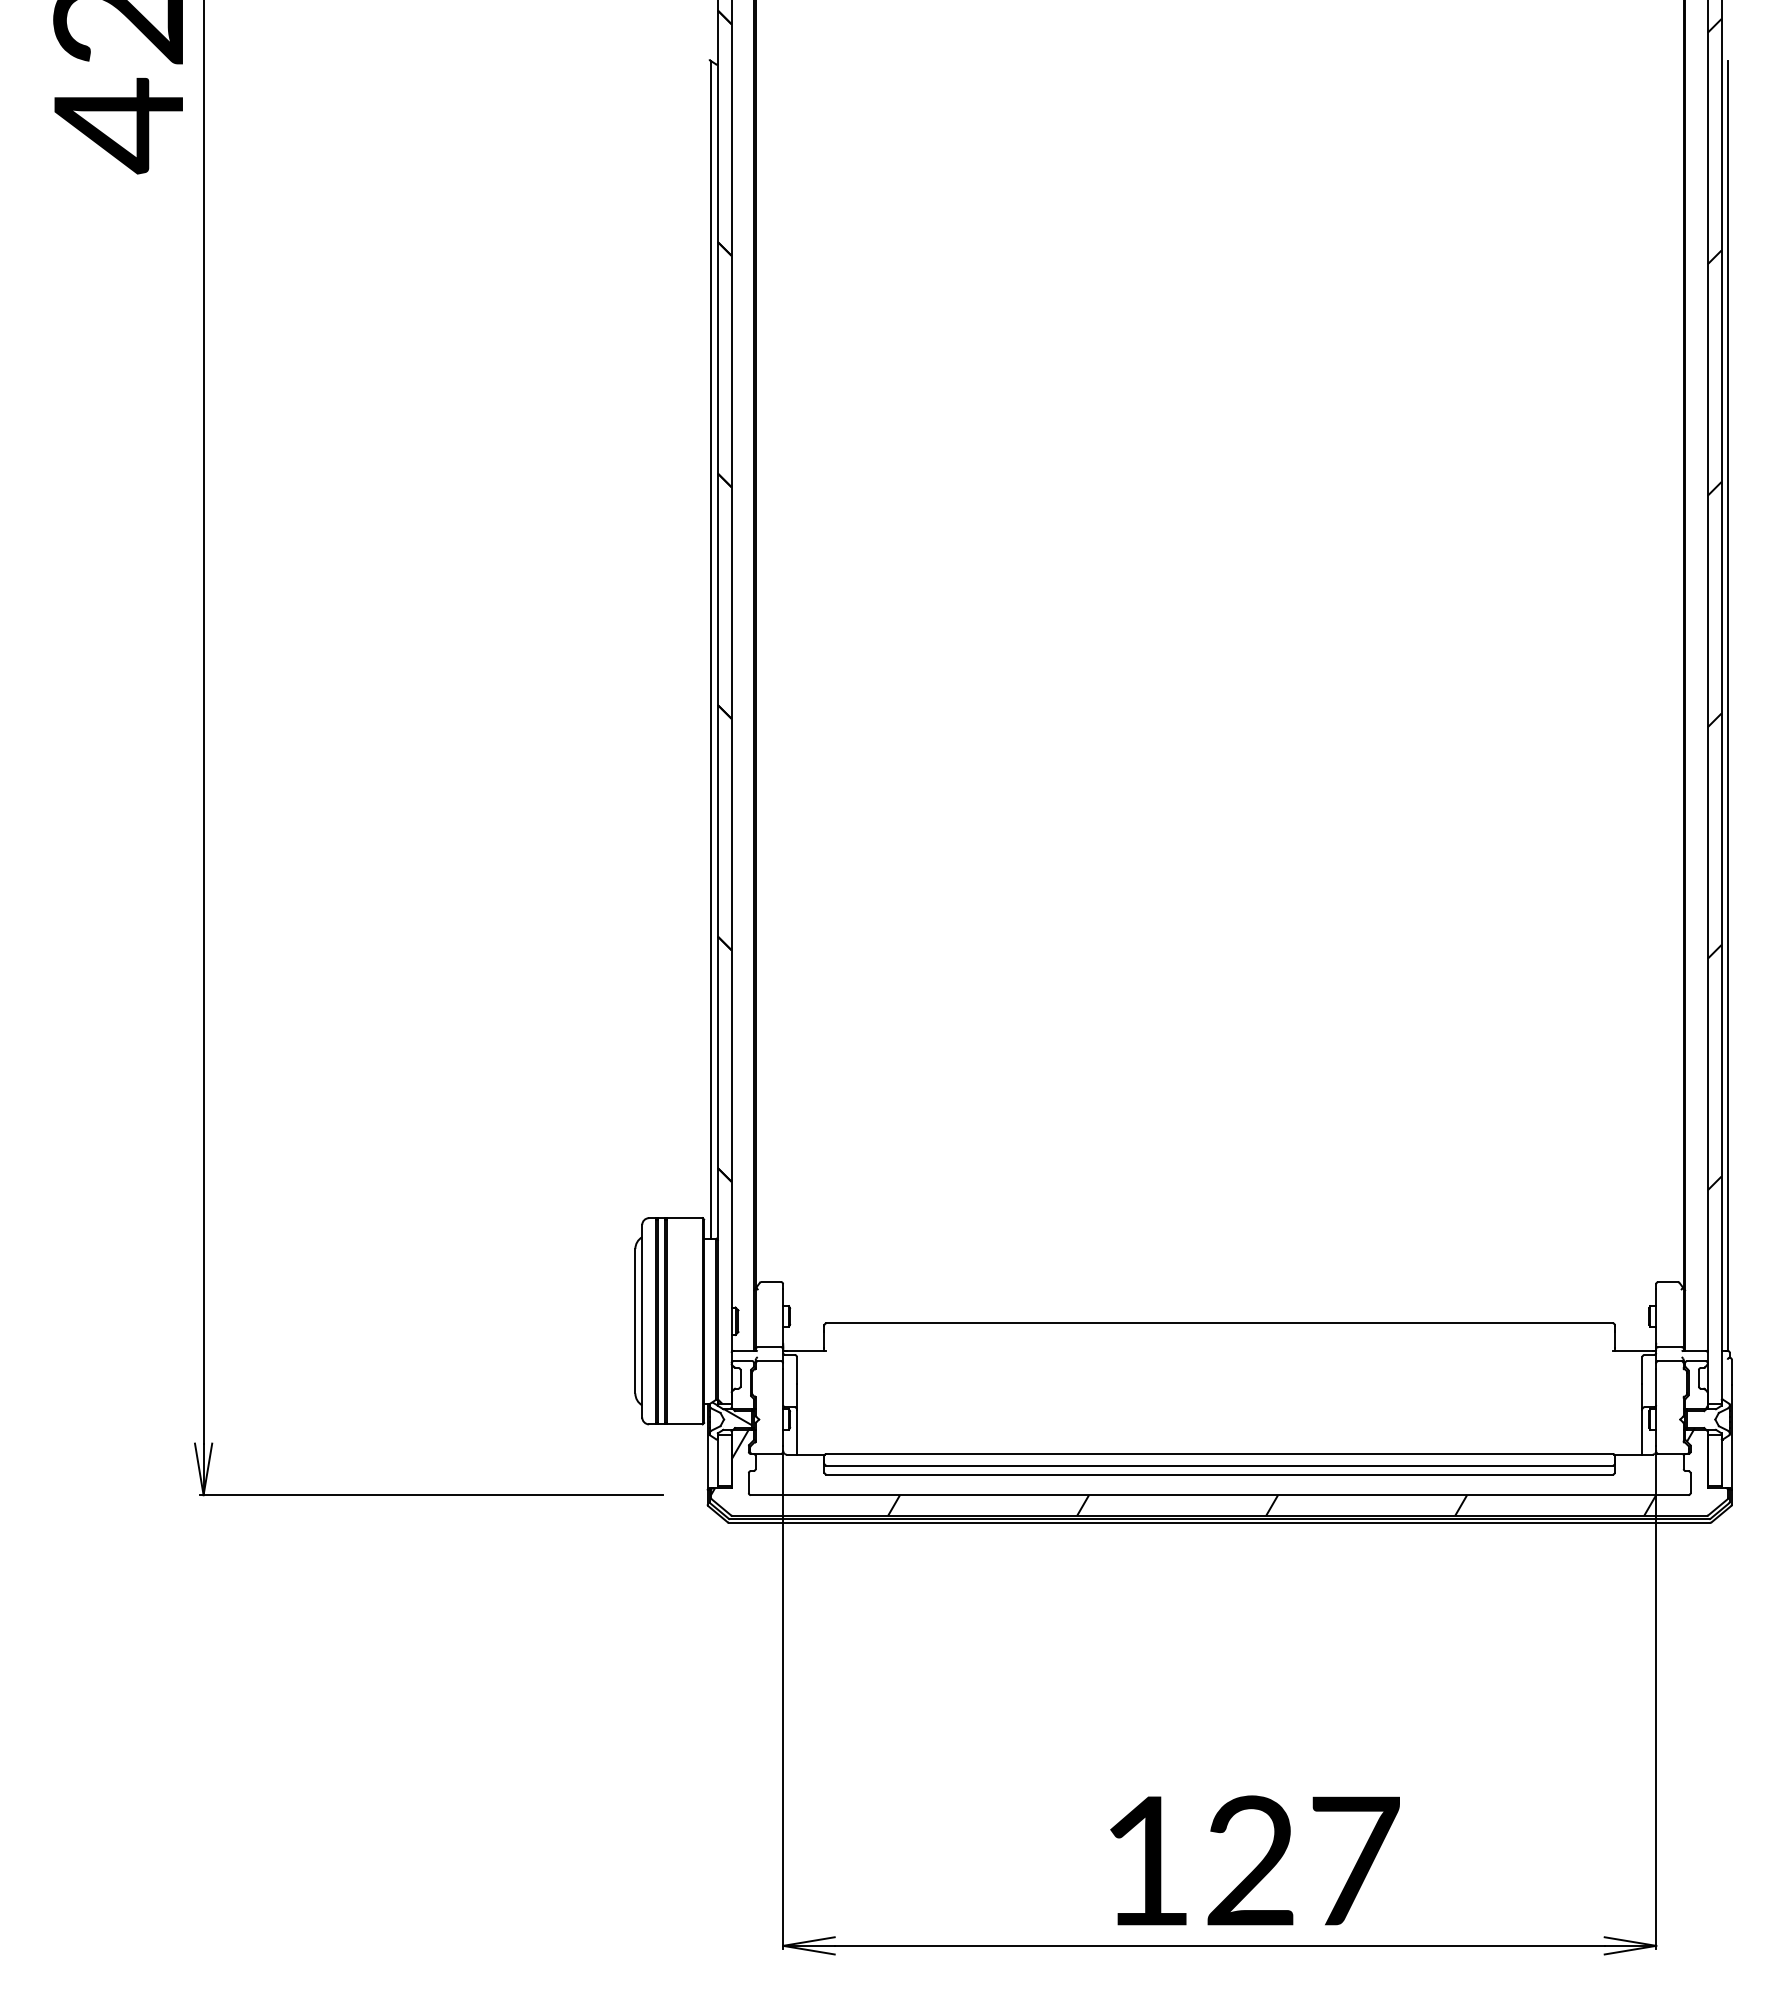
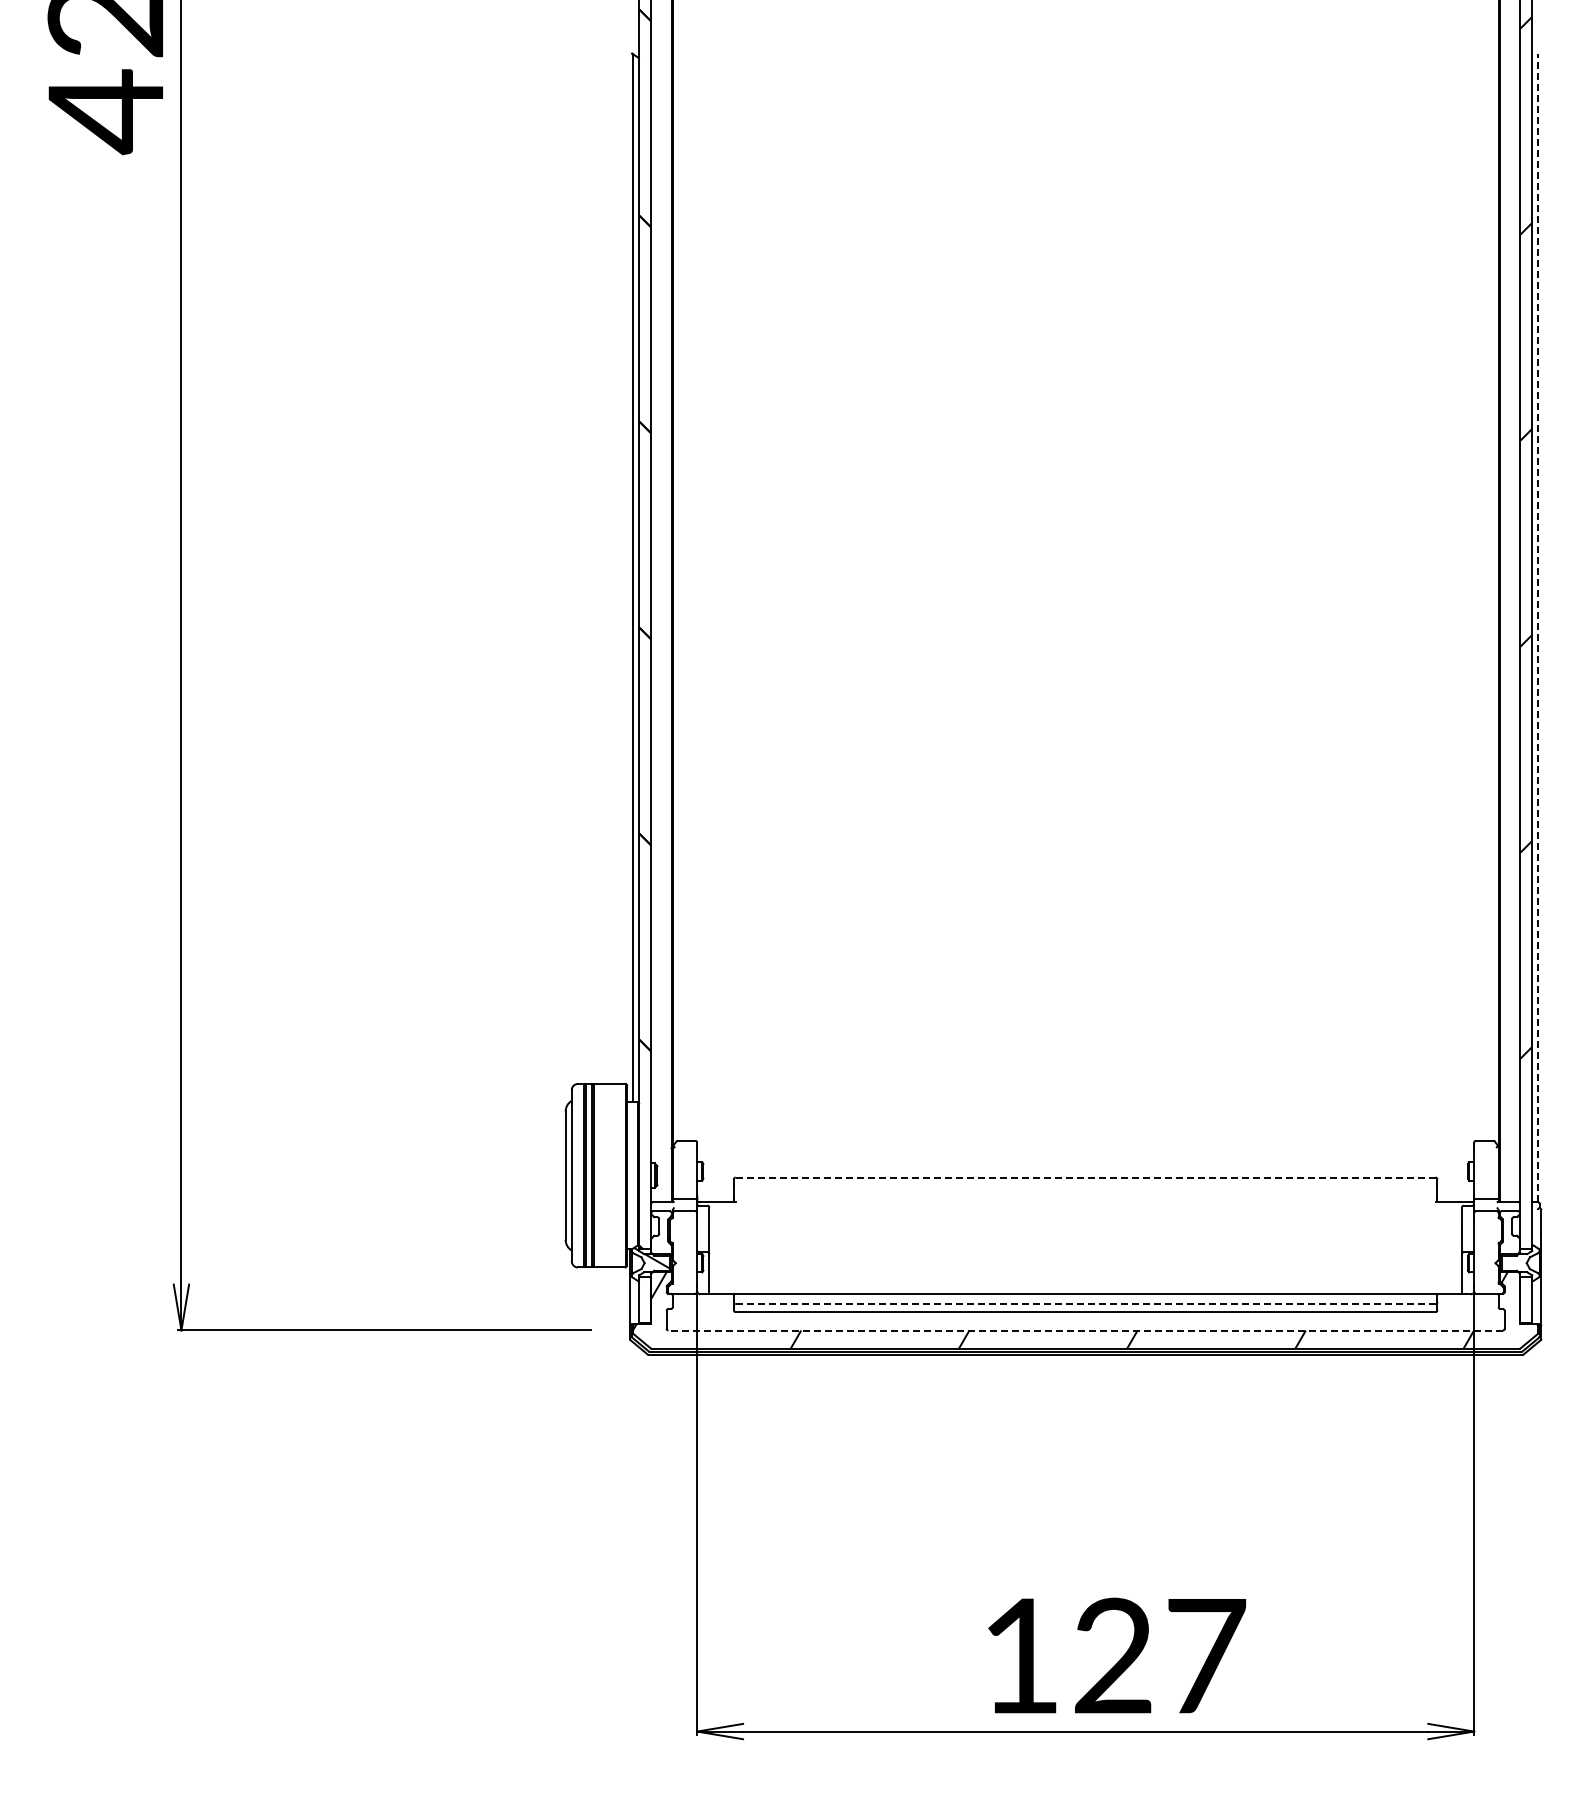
line: (1728, 706) -> (1538, 628), solid -> dashed
line: (1219, 1323) -> (1085, 1177), solid -> dashed
line: (1219, 1465) -> (1085, 1304), solid -> dashed
line: (1219, 1495) -> (1085, 1330), solid -> dashed

